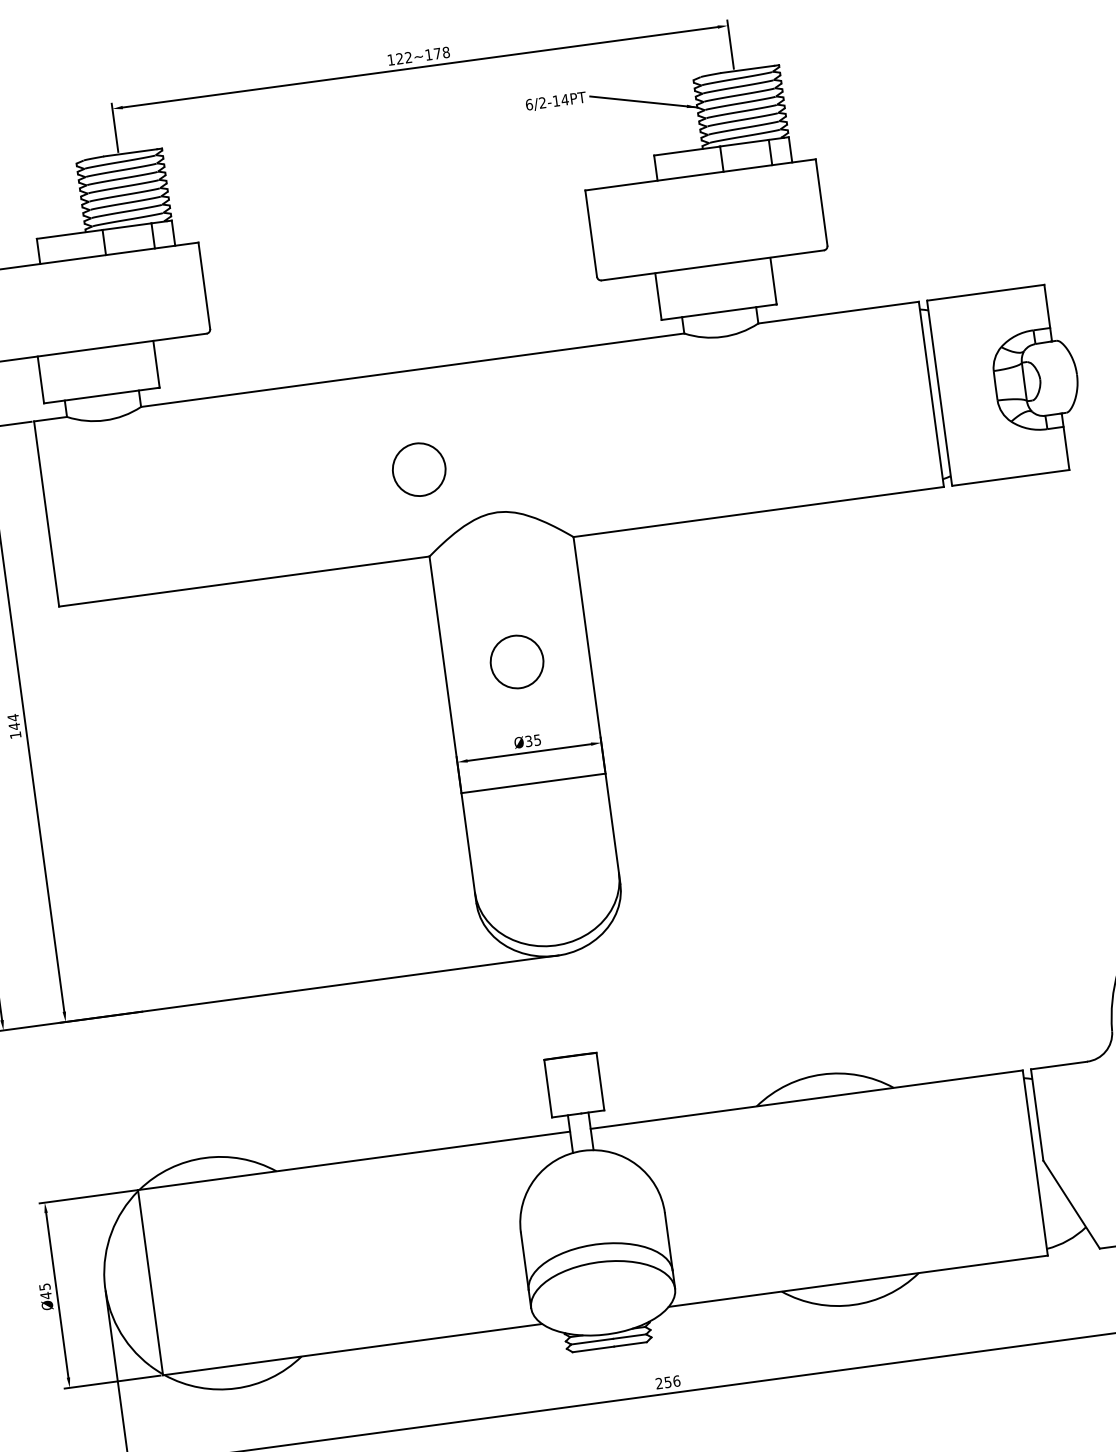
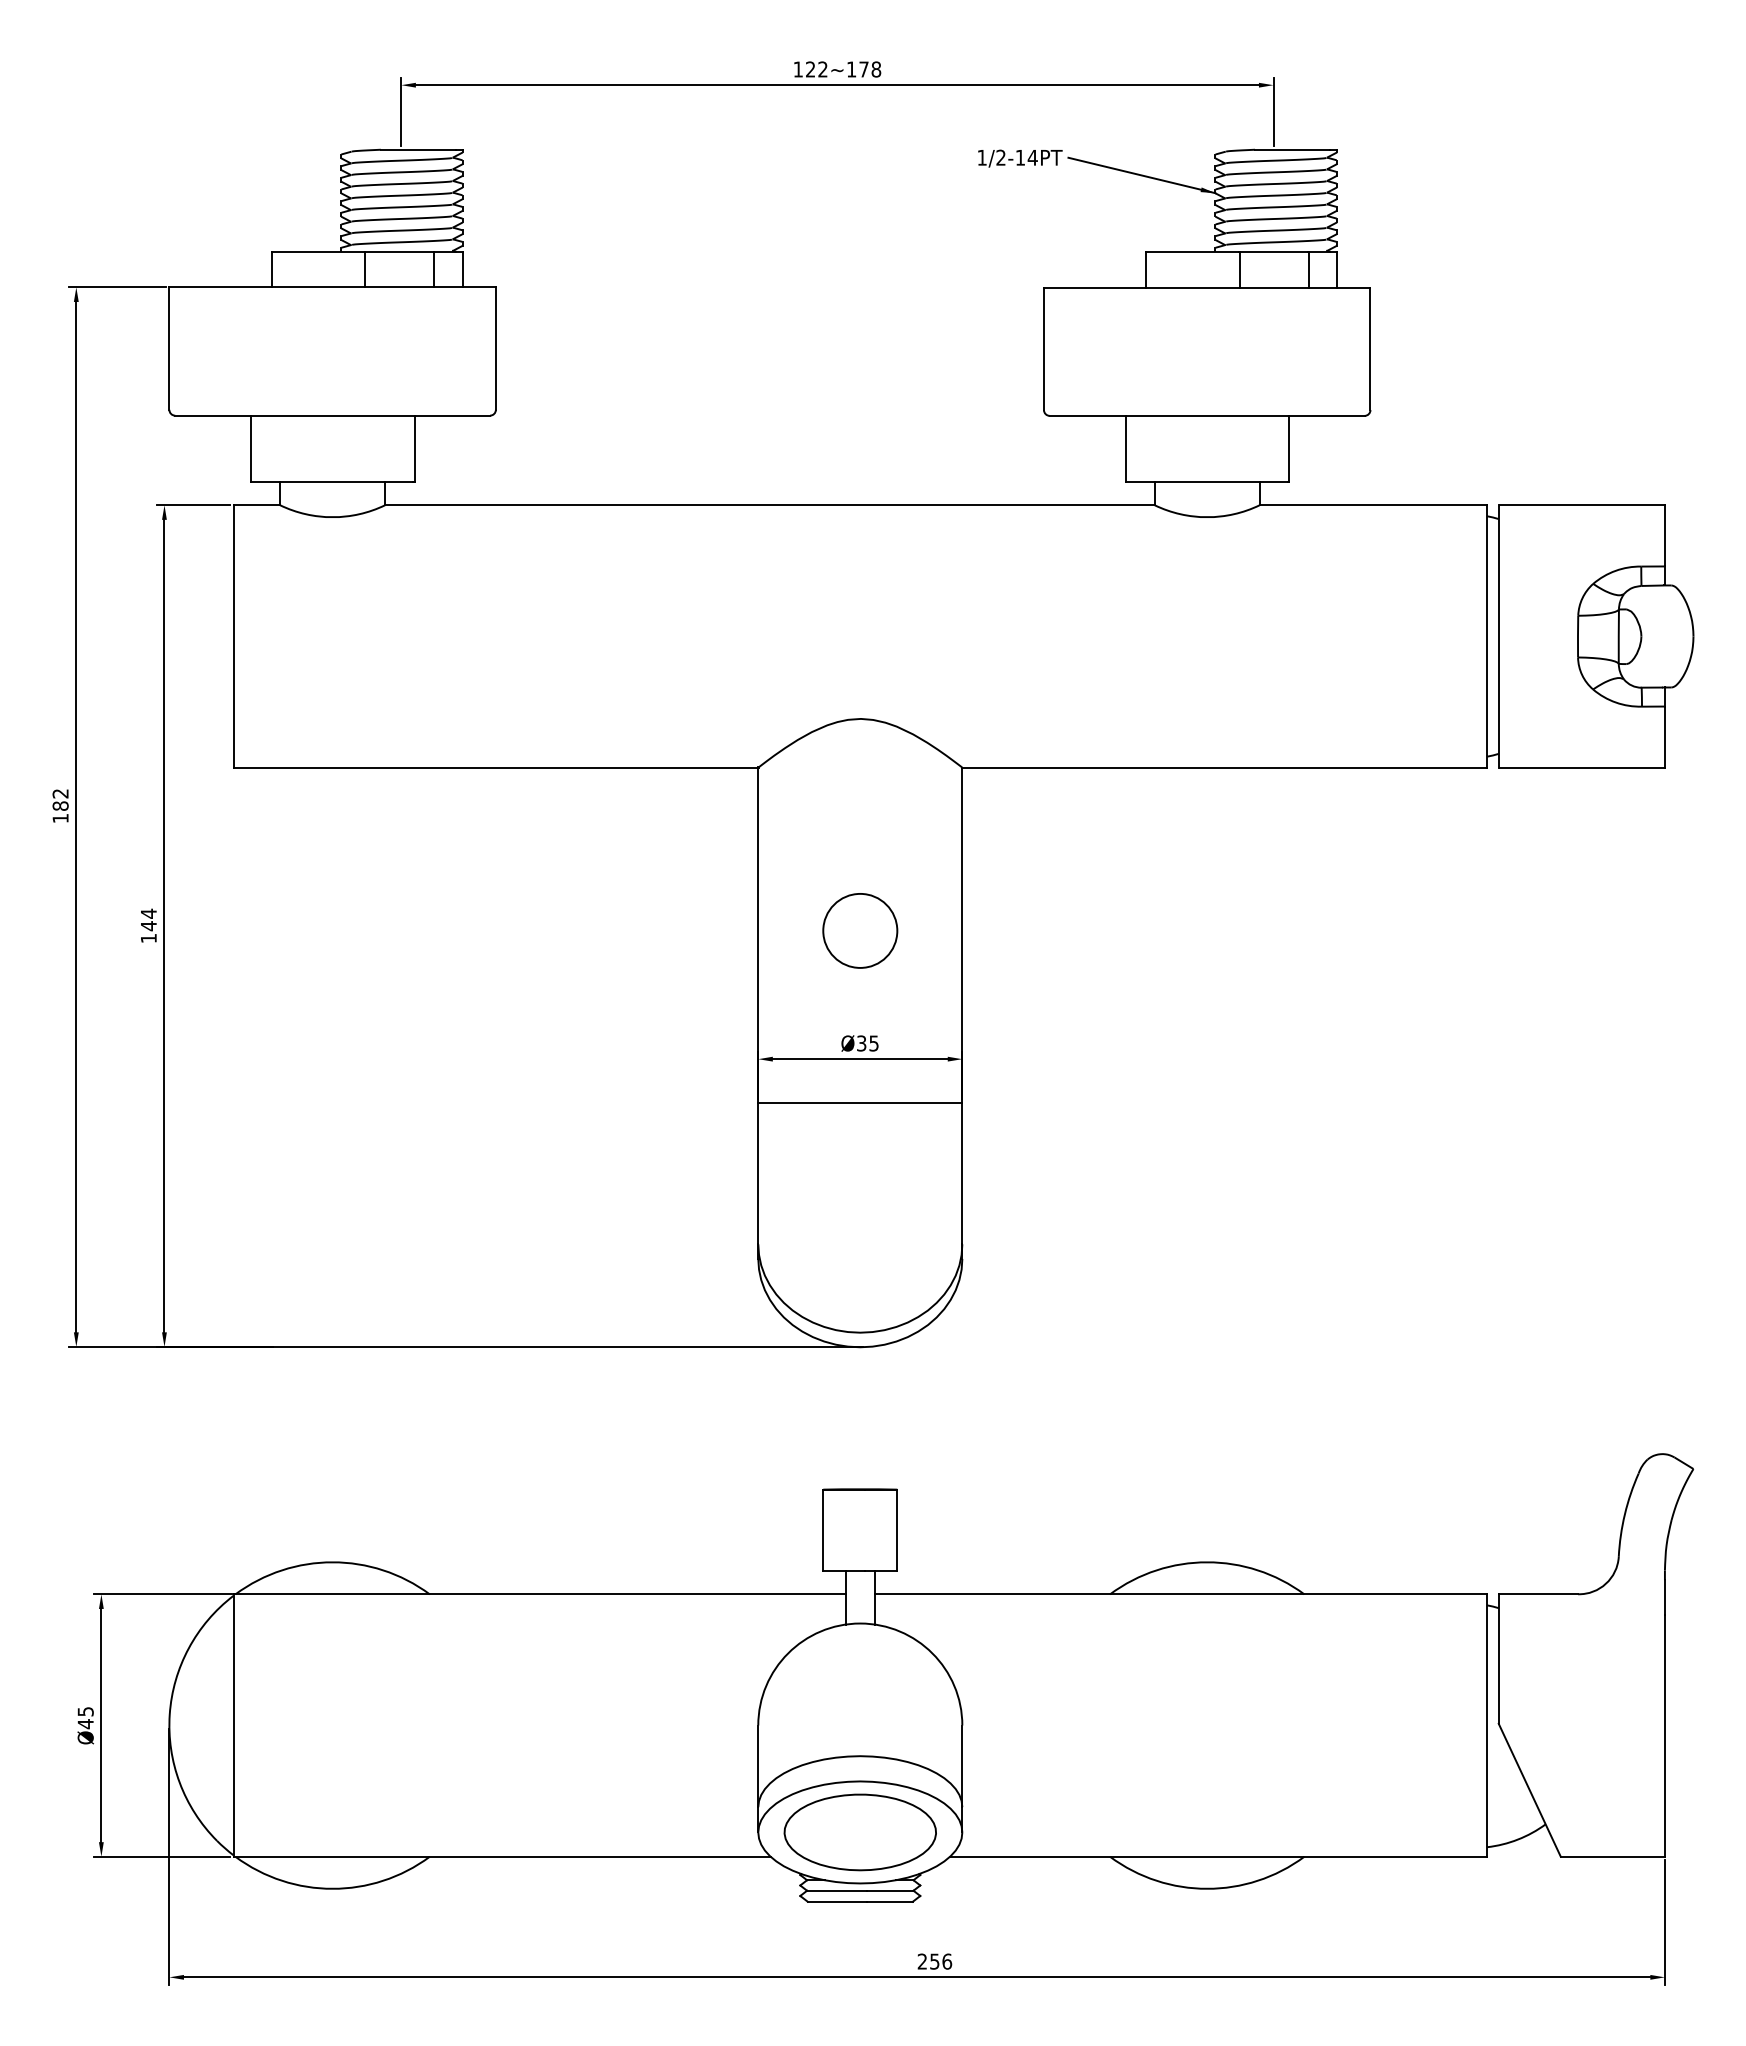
text: (529, 104) -> (982, 157), 6/2-14PT -> 1/2-14PT
circle: (419, 469) -> (760, 644), removed
part: (602, 1298) -> (859, 1832), added

